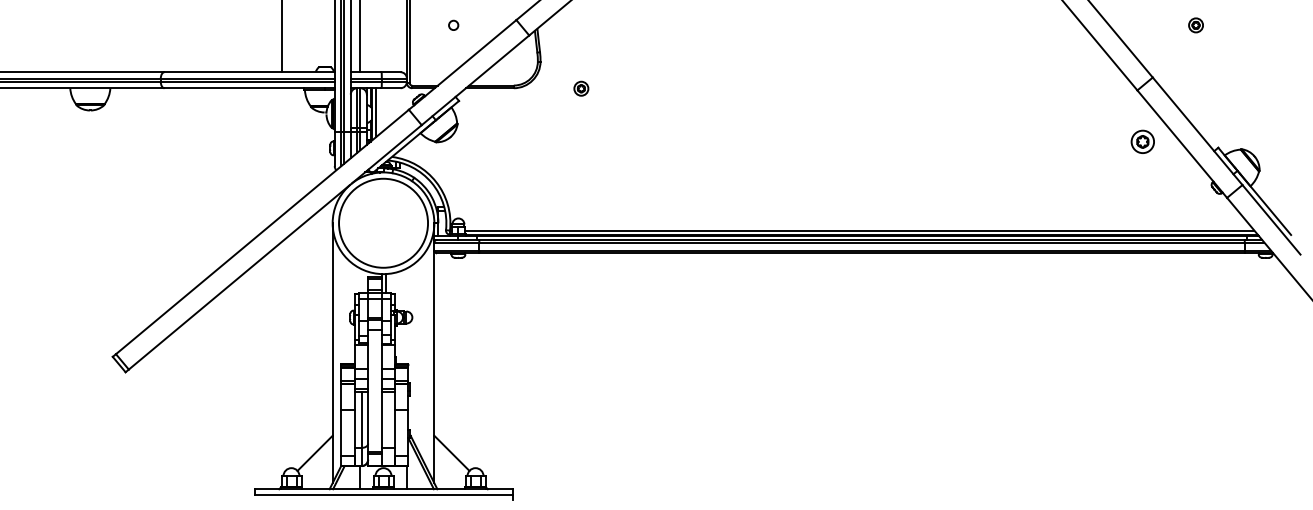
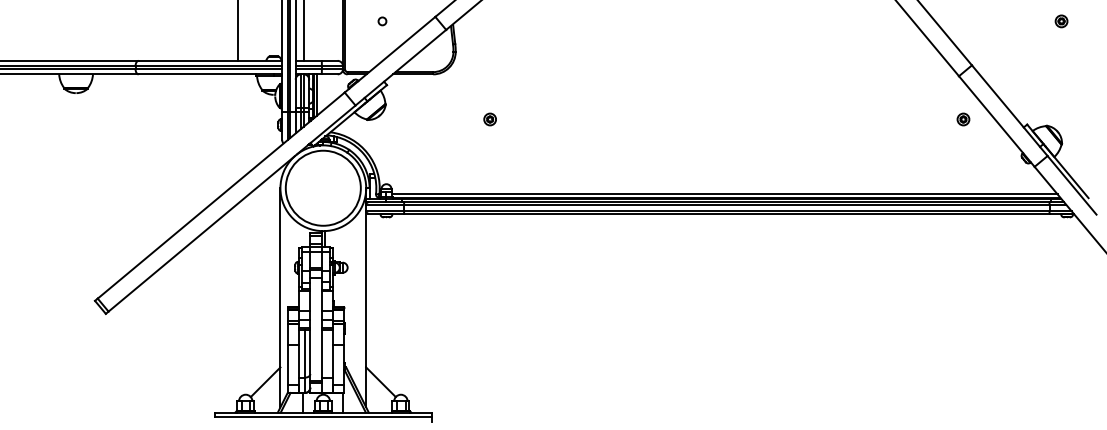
part: (1195, 25) -> (1061, 21), moved
part: (581, 88) -> (490, 119), moved
part: (1142, 141) -> (963, 119), size x0.62

